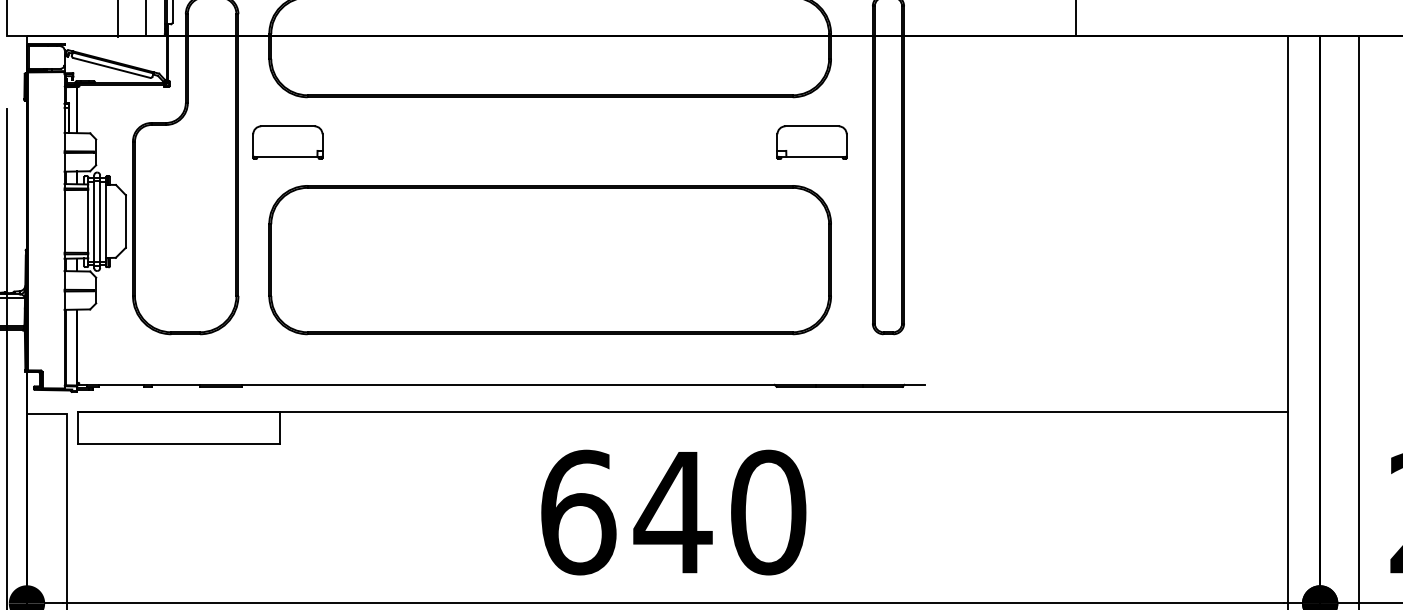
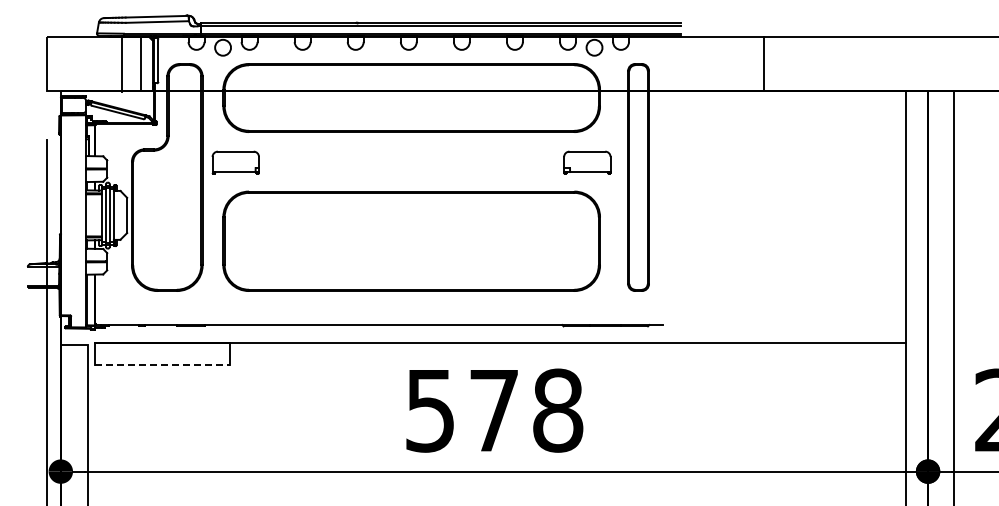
line: (178, 443) -> (162, 364), solid -> dashed
text: (673, 512) -> (494, 410), 640 -> 578

